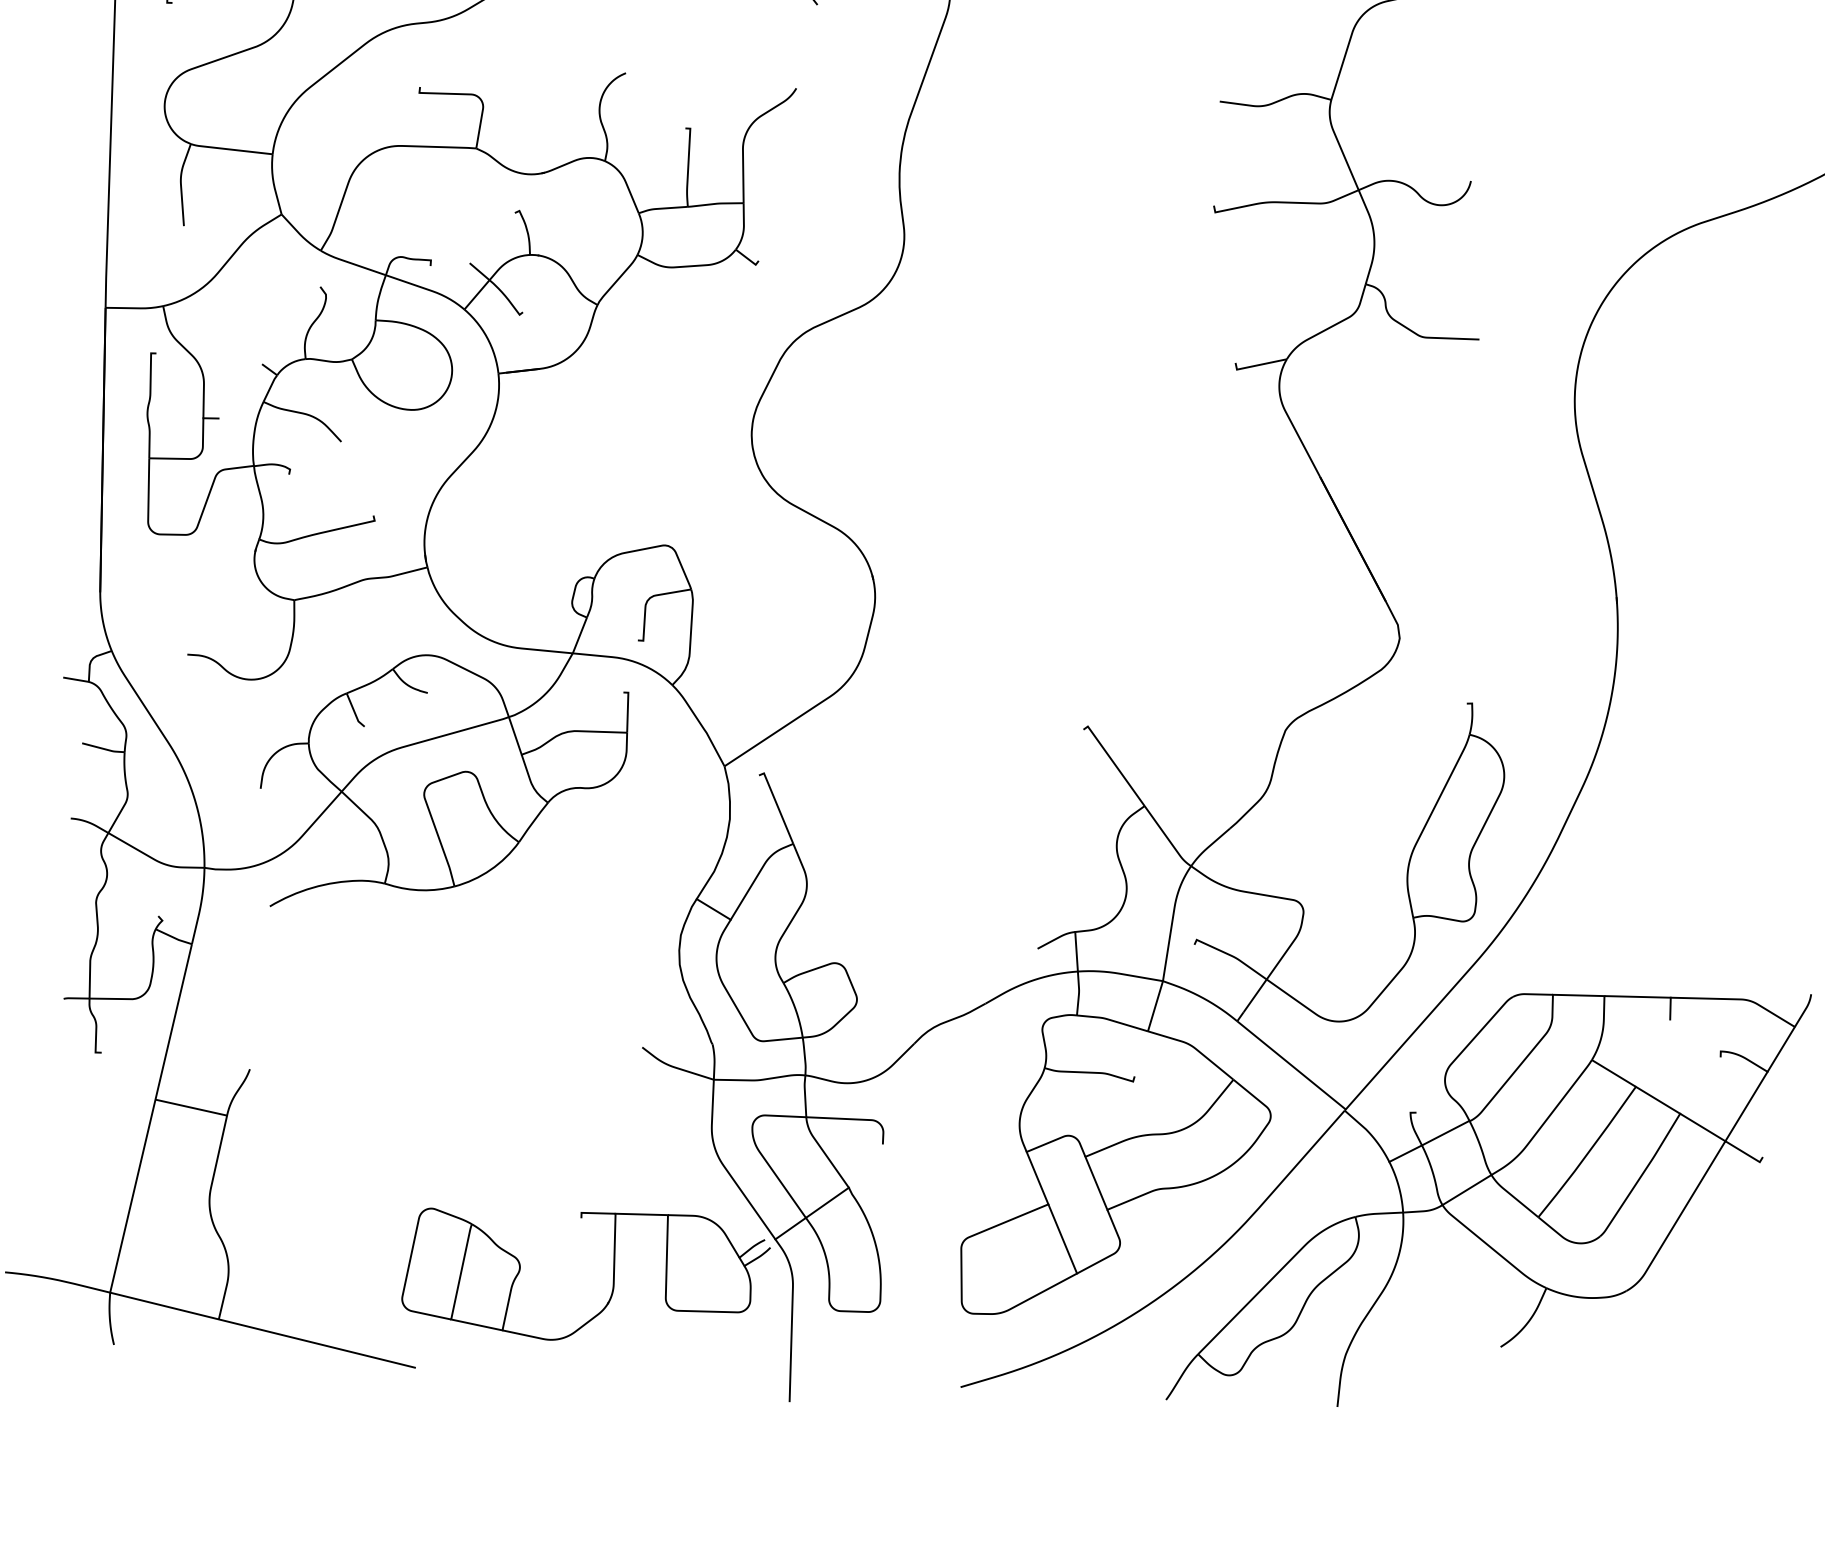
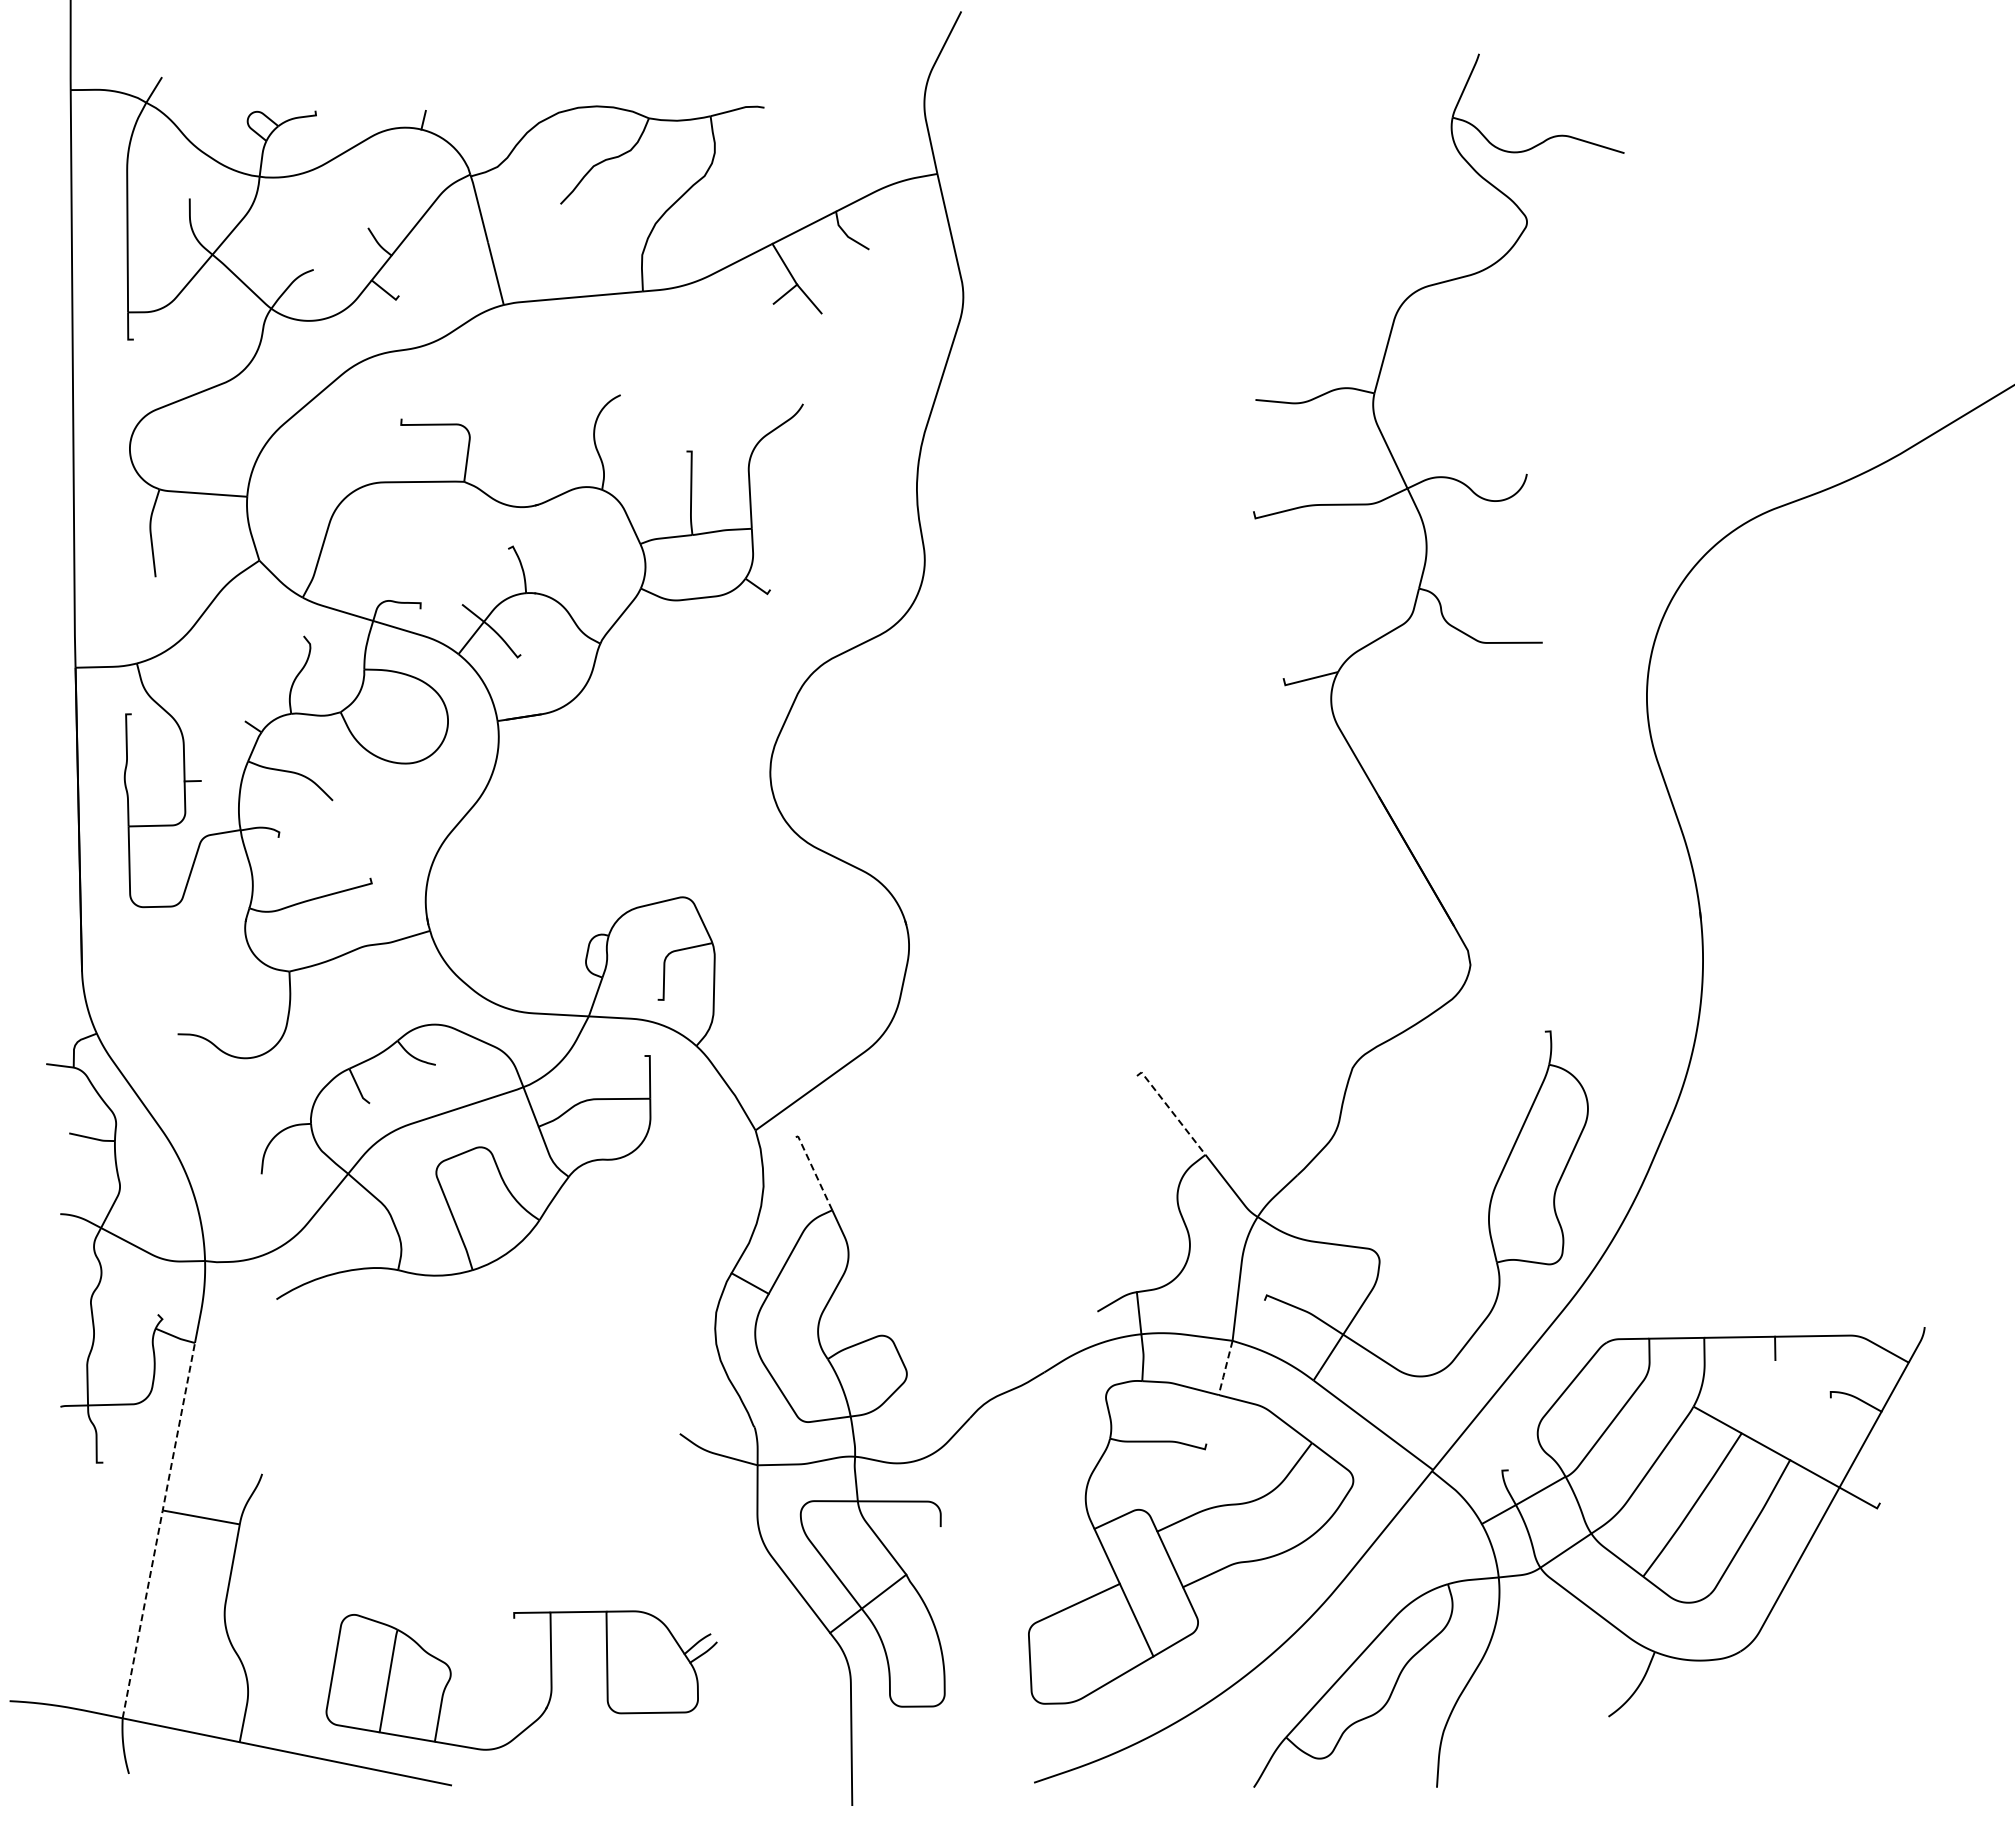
line: (1114, 763) -> (1171, 1110), solid -> dashed
line: (777, 805) -> (813, 1169), solid -> dashed
line: (1155, 1006) -> (1225, 1368), solid -> dashed
line: (150, 1118) -> (158, 1530), solid -> dashed
part: (613, 1277) -> (550, 1680), moved

